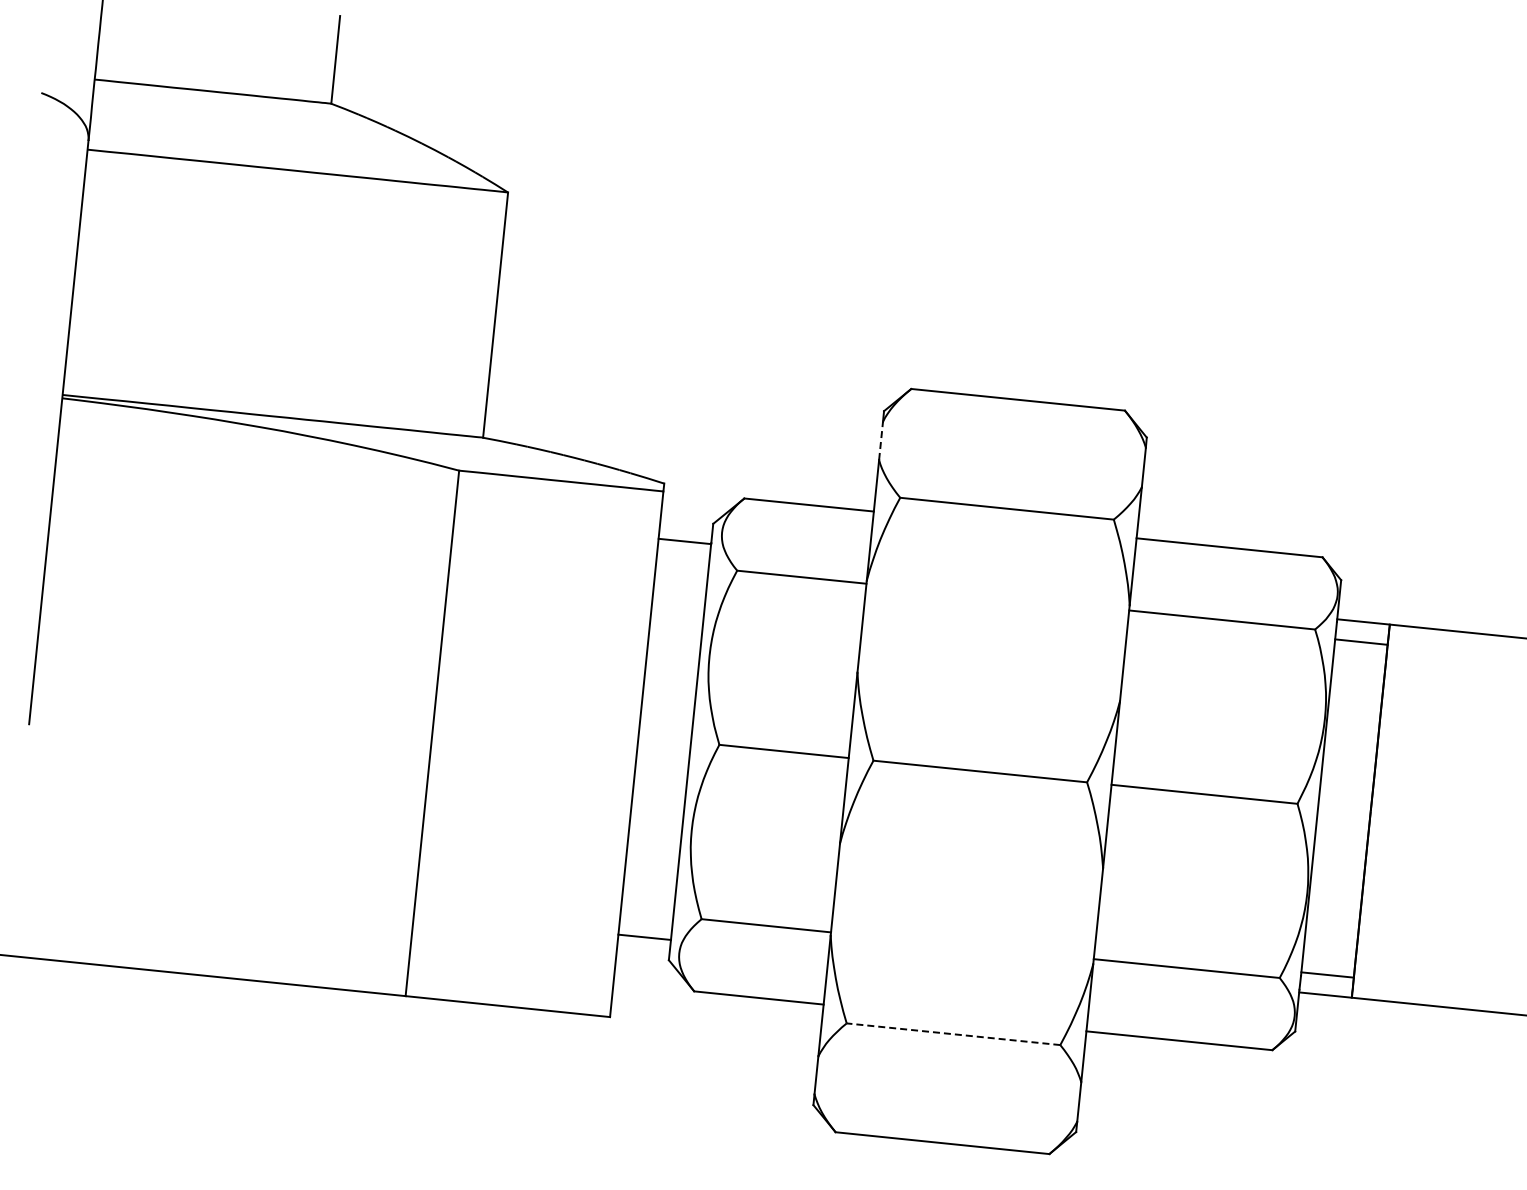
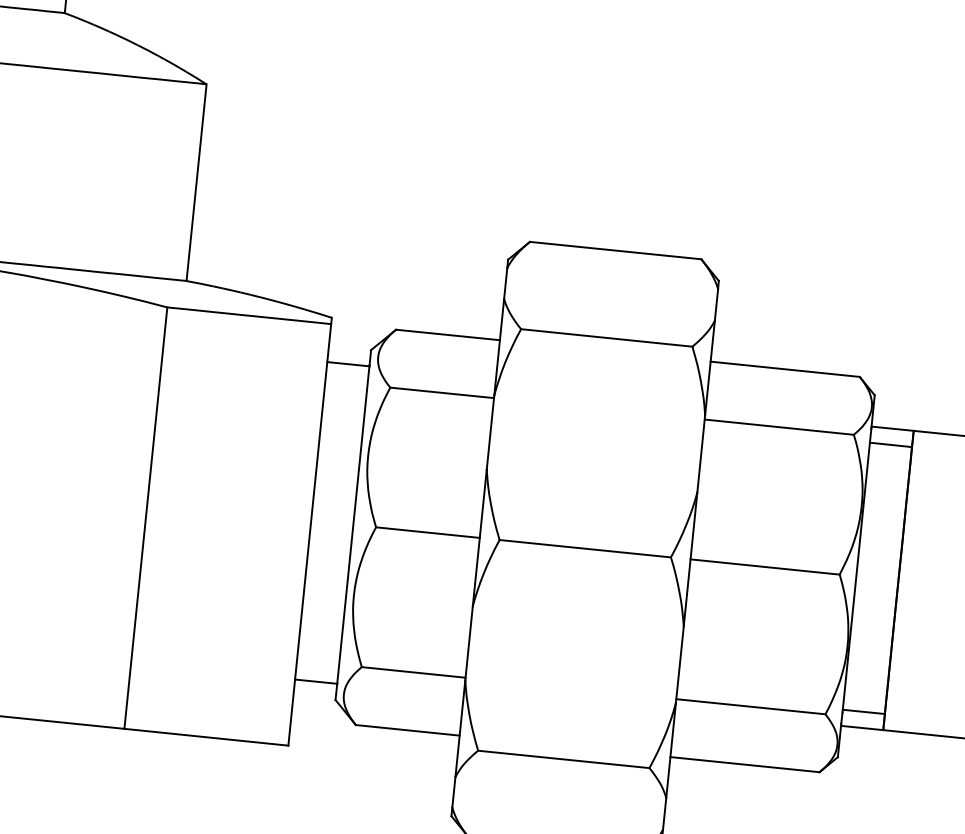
line: (881, 440) -> (506, 283), dashed -> solid
line: (953, 1034) -> (563, 759), dashed -> solid

